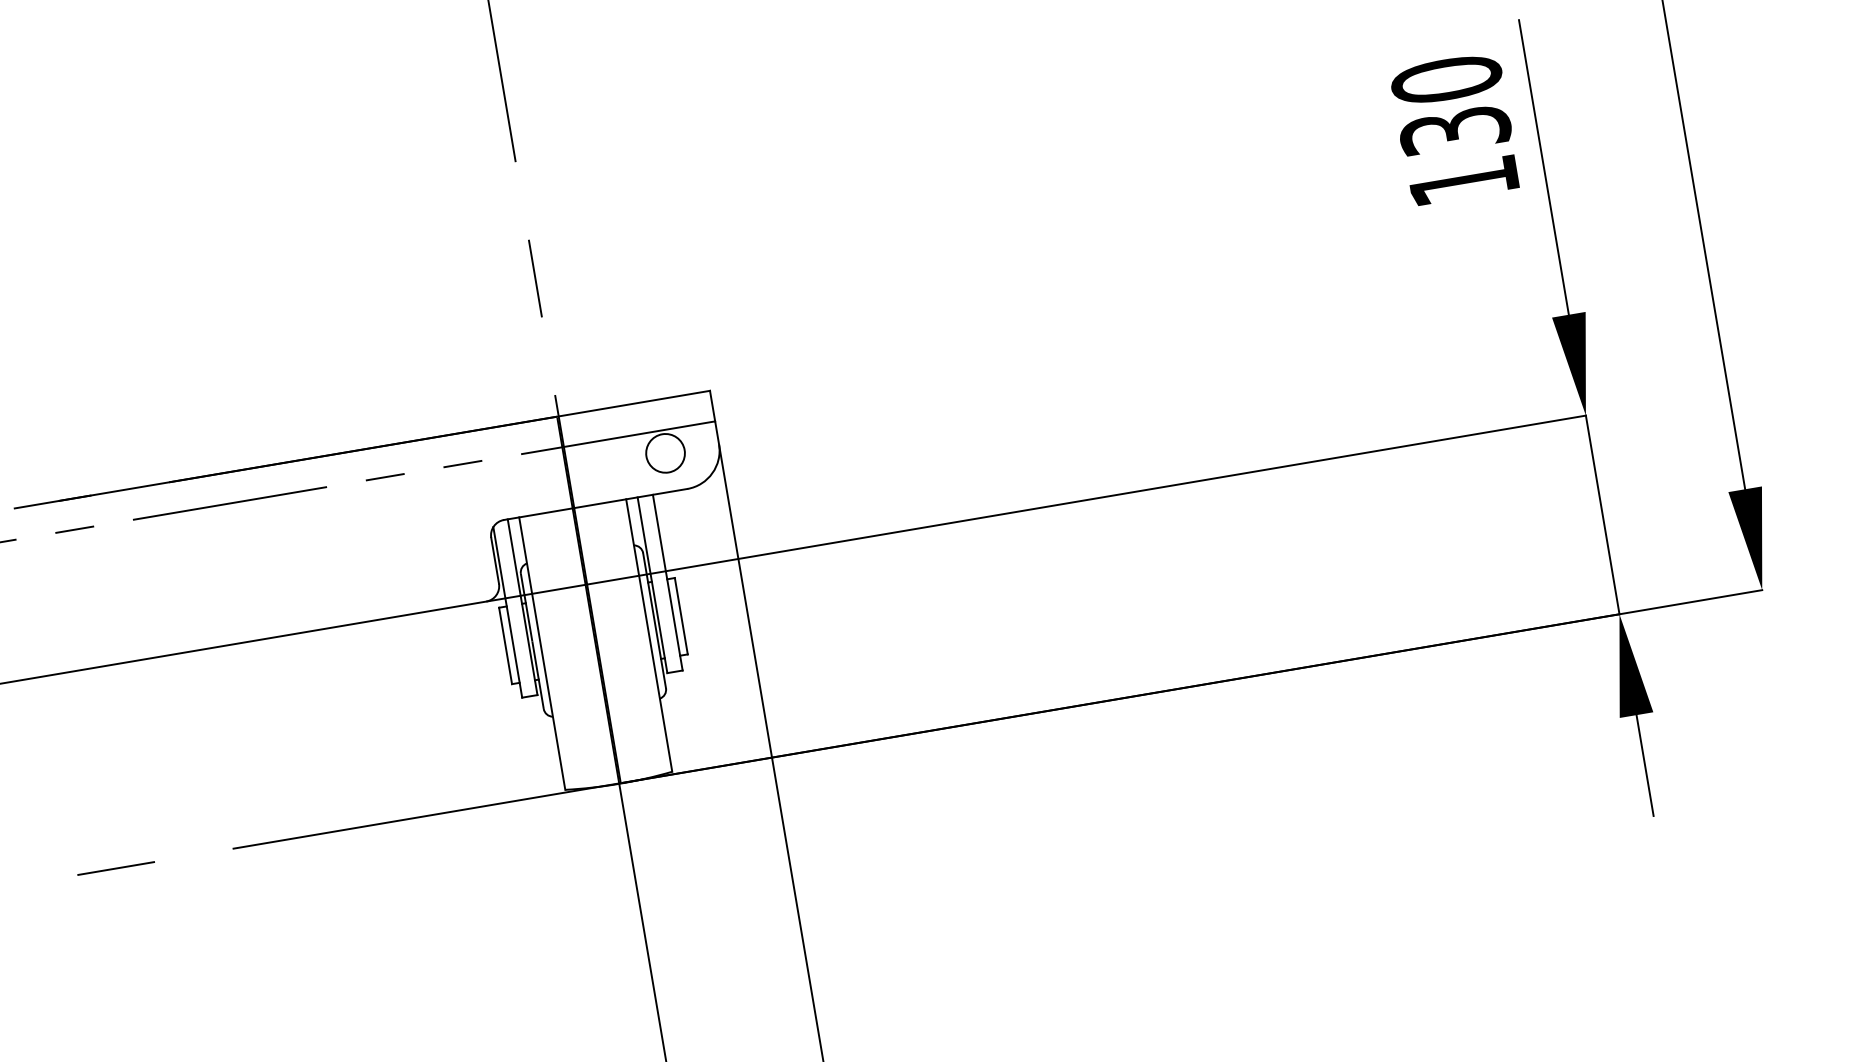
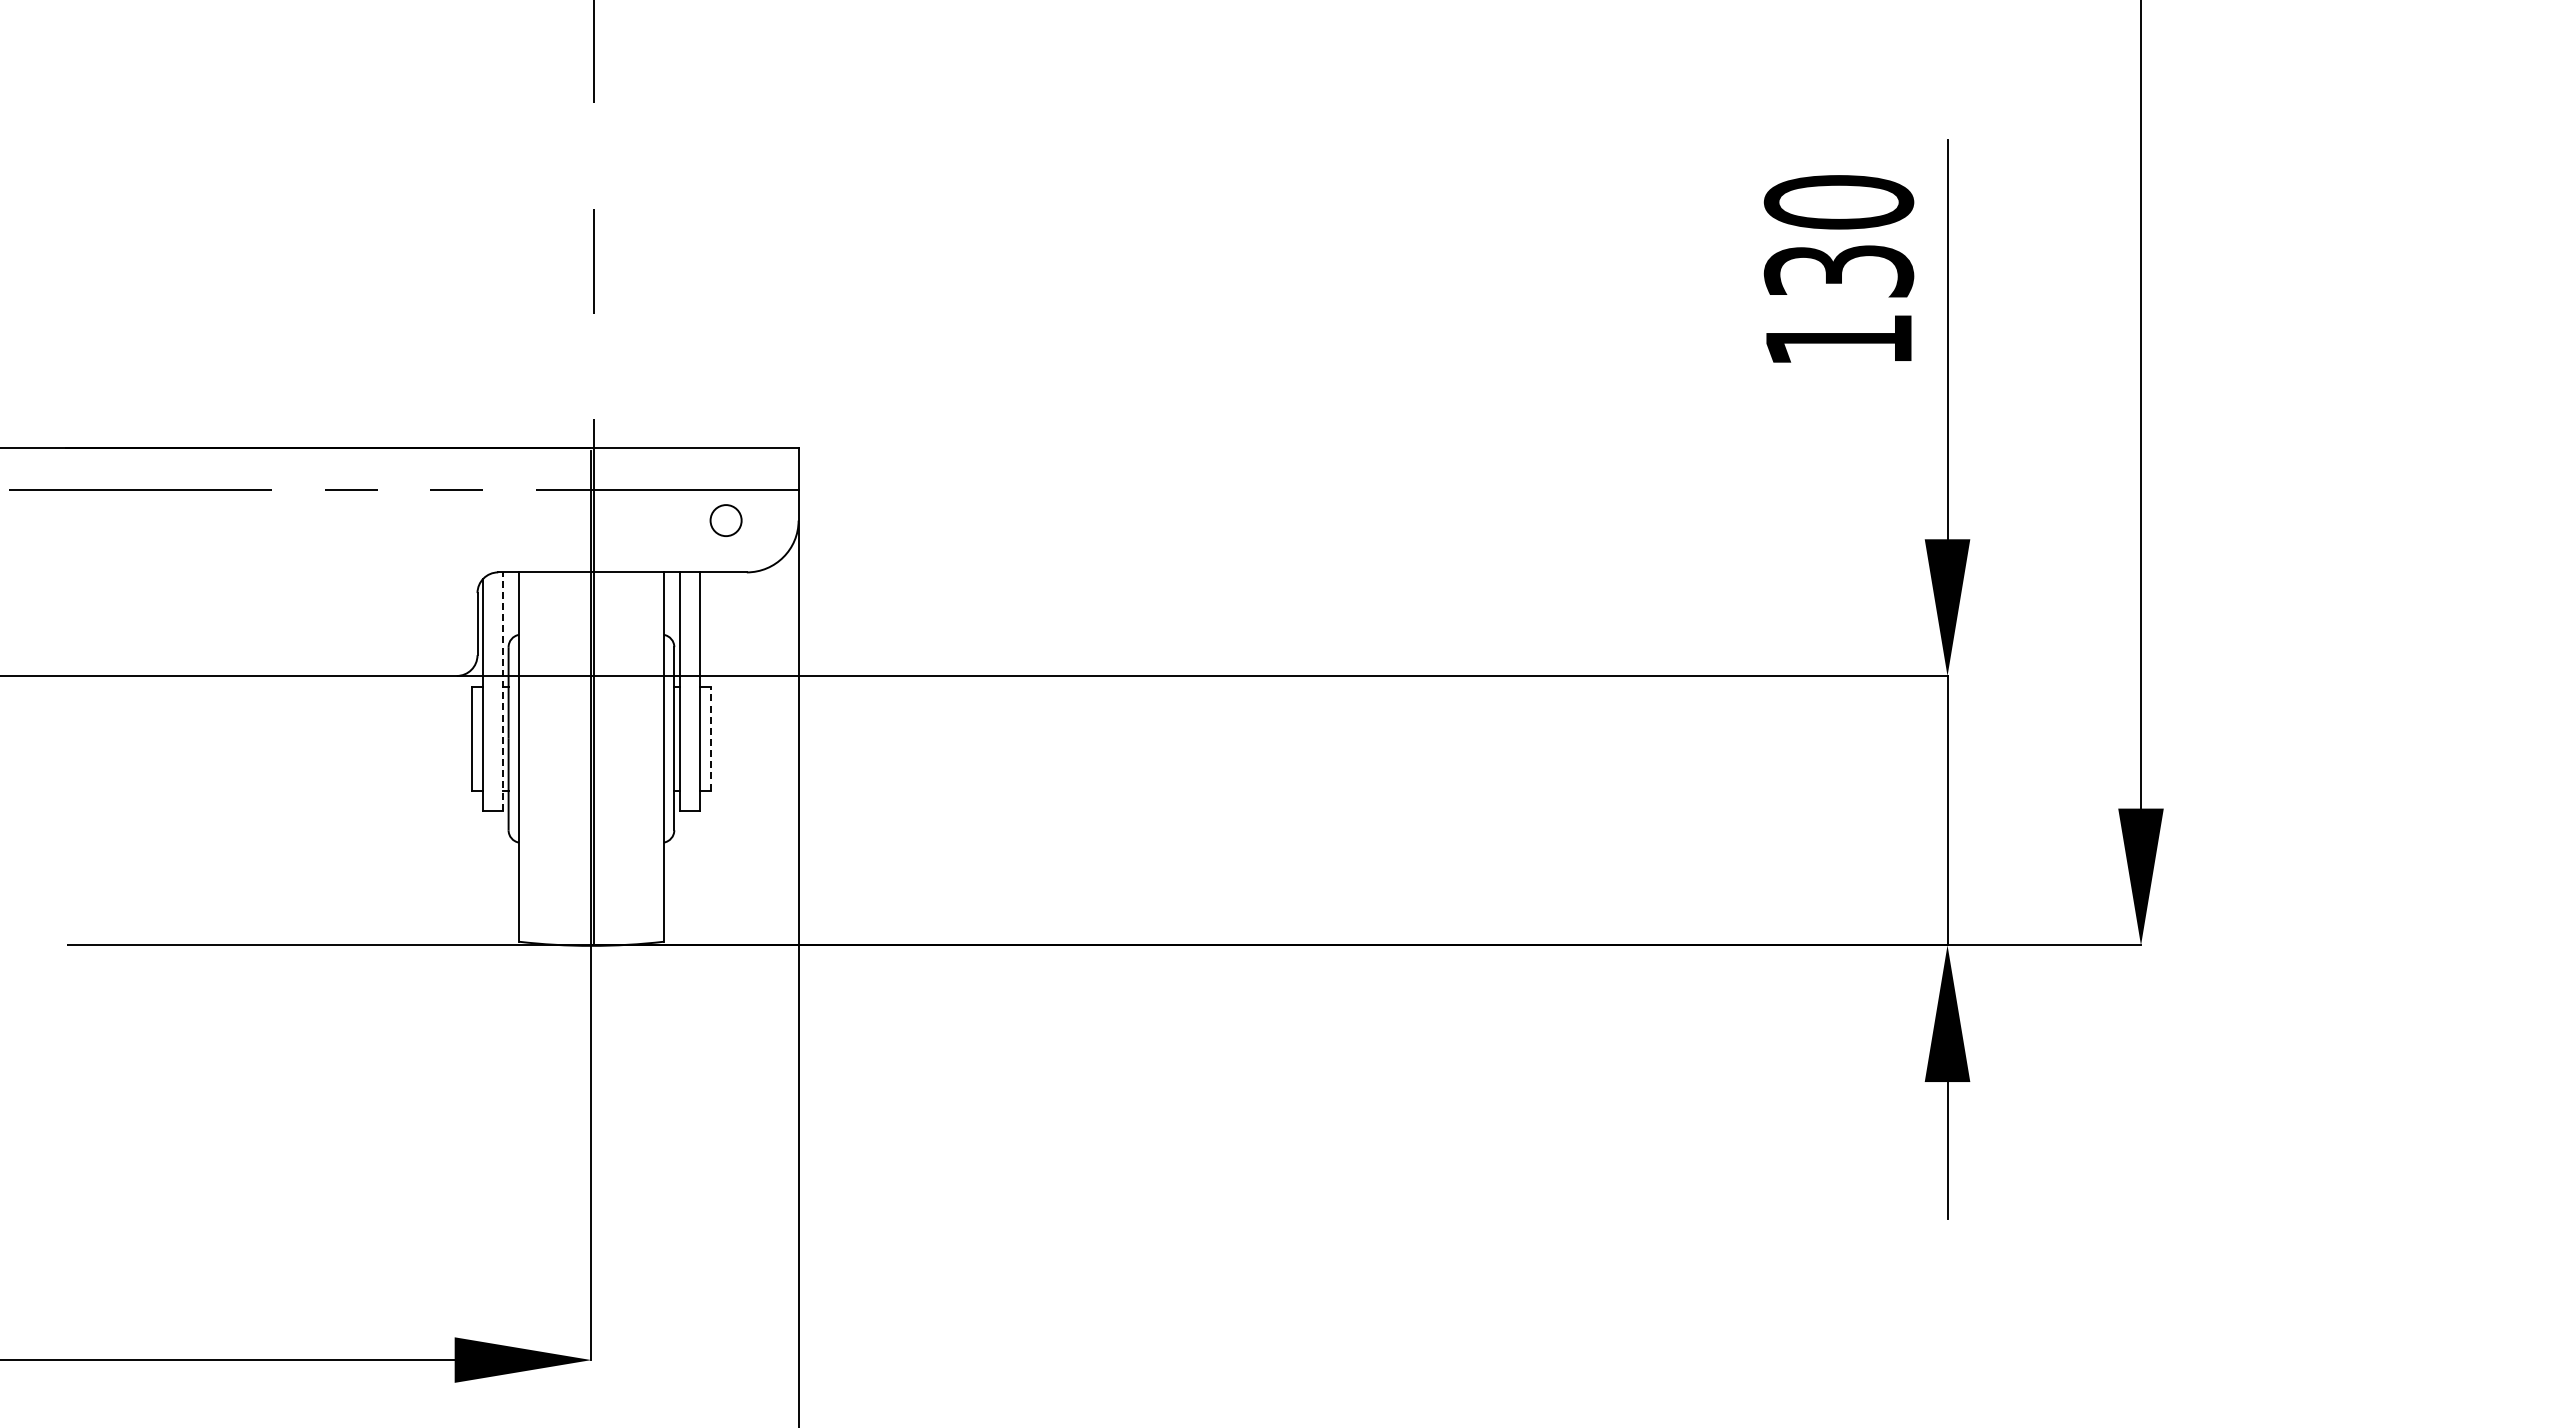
circle: (665, 453) -> (726, 520), size x0.6
line: (522, 607) -> (503, 691), solid -> dashed
line: (681, 616) -> (710, 738), solid -> dashed

